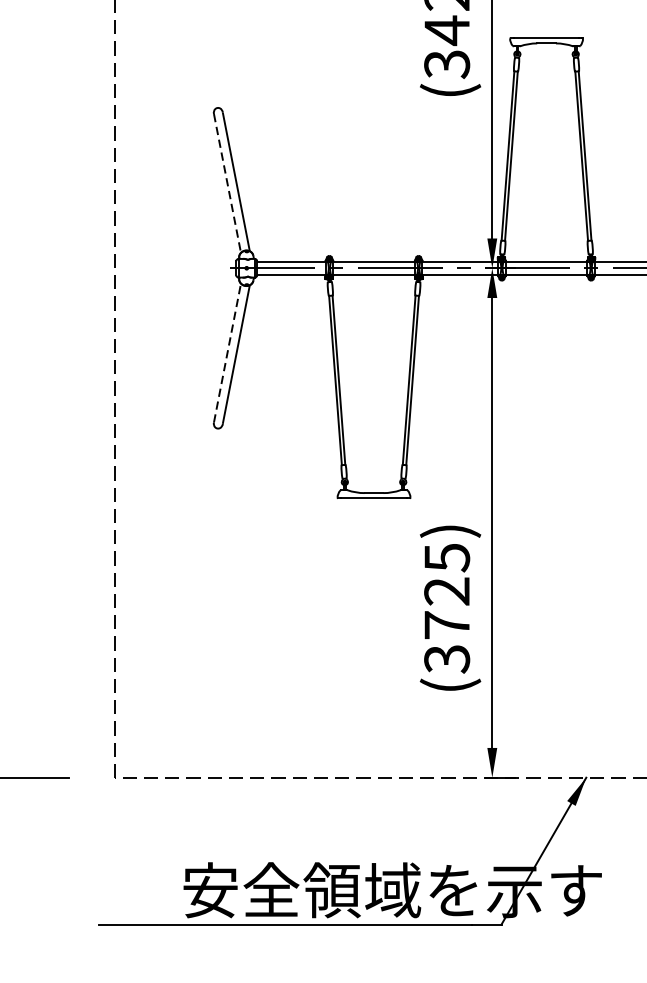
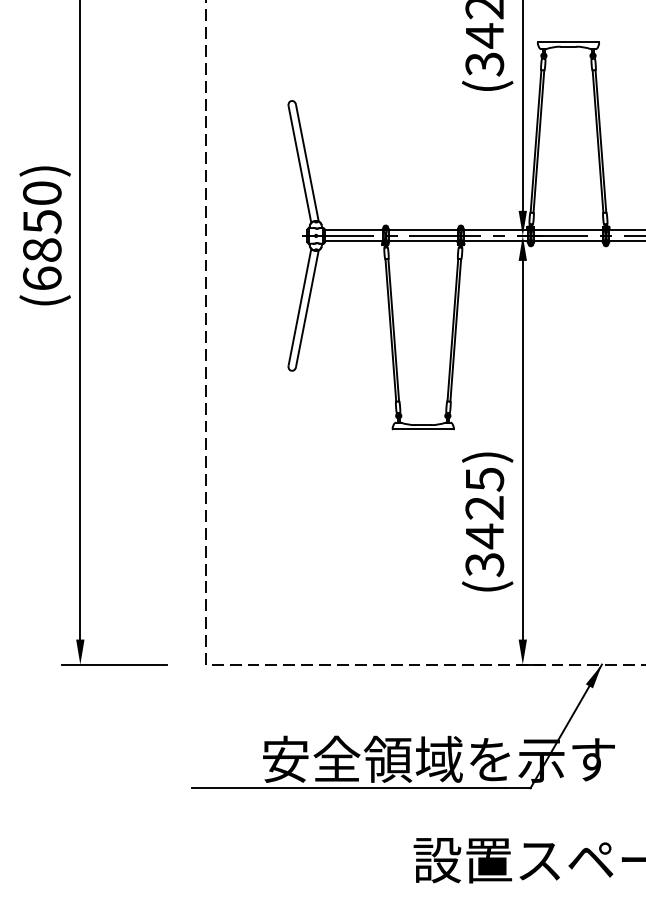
line: (226, 183) -> (299, 164), dashed -> solid
line: (226, 353) -> (299, 307), dashed -> solid
text: (446, 625) -> (484, 536), (3725) -> (3425)

